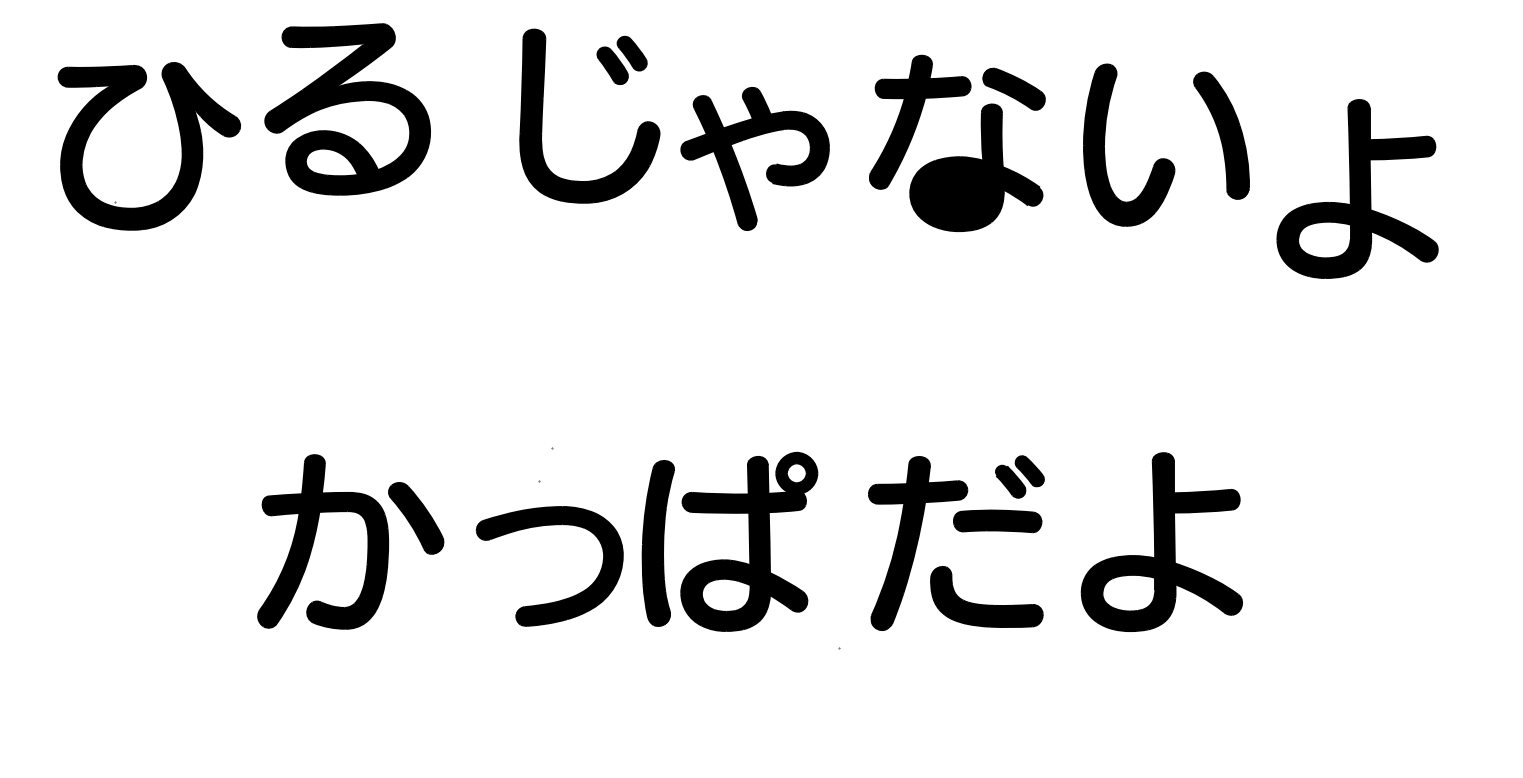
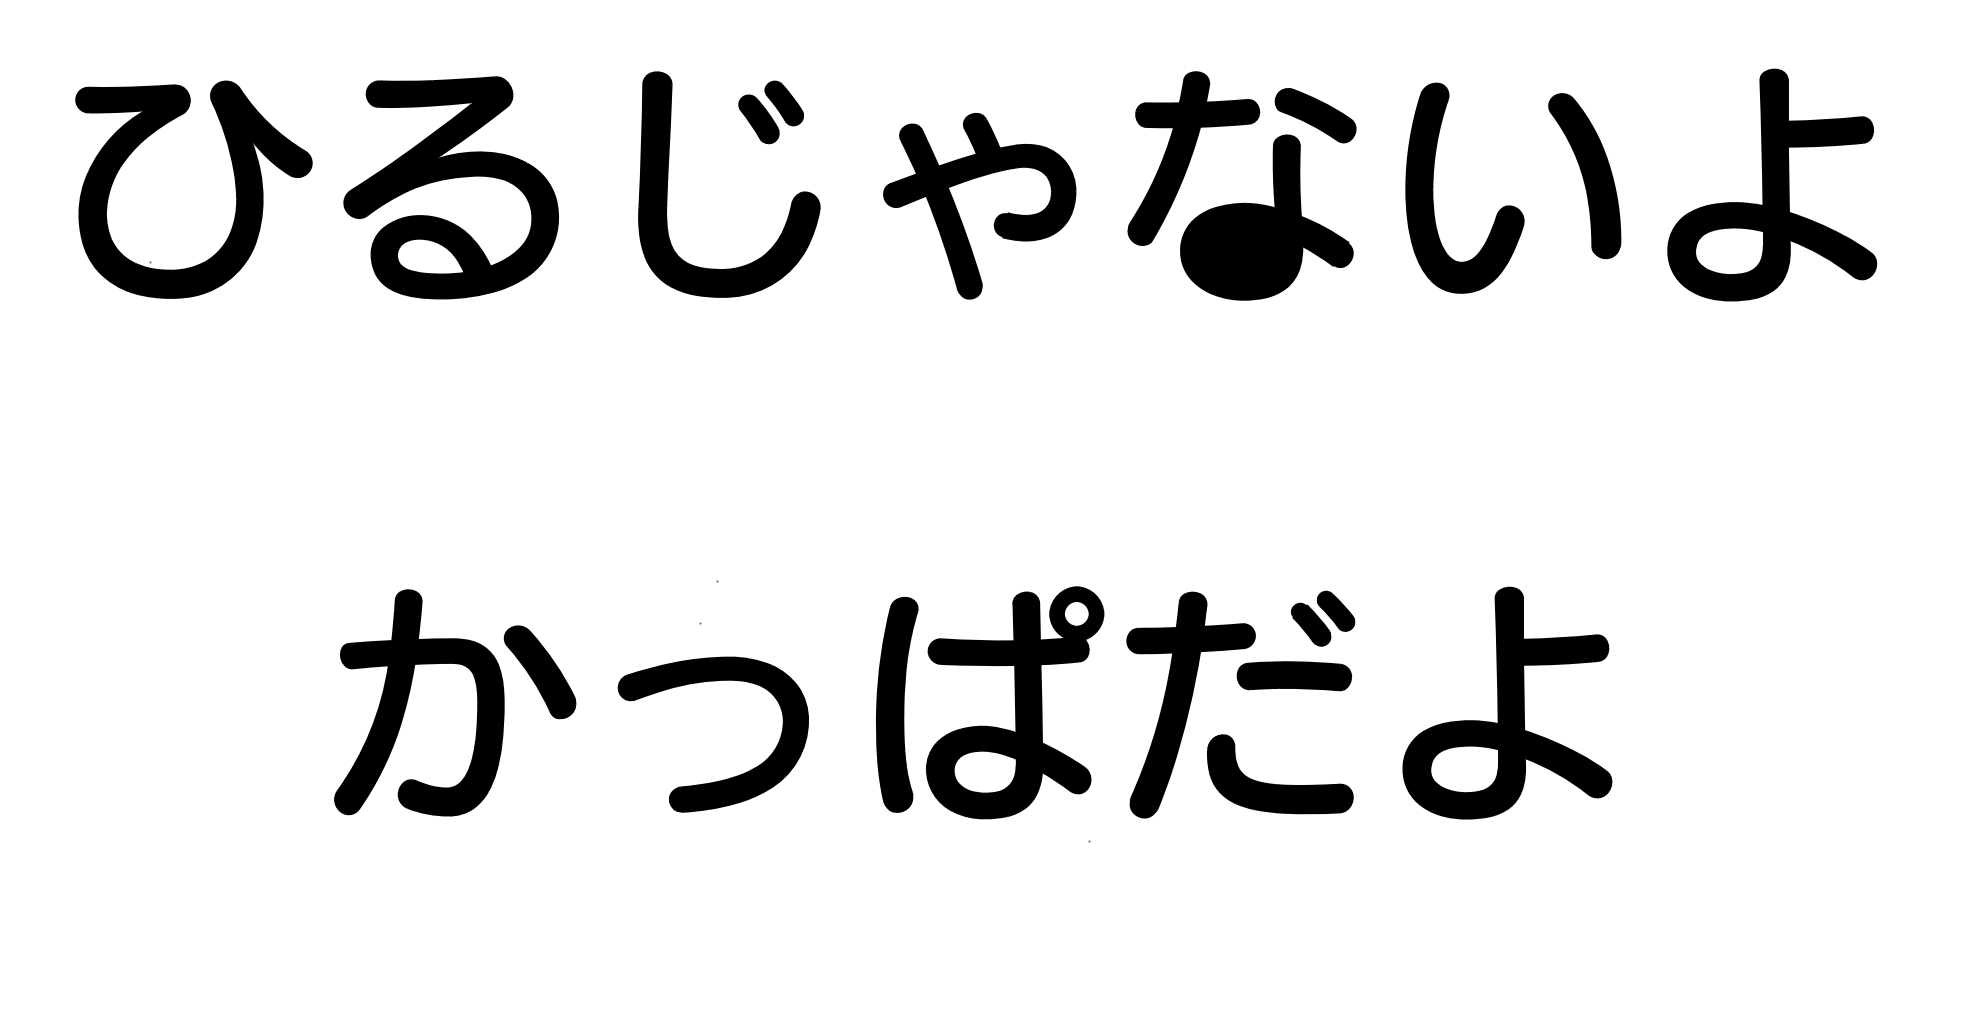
part: (615, 83) -> (762, 142), moved
part: (346, 102) -> (449, 179), moved
part: (1357, 188) -> (1772, 184), moved
part: (727, 559) -> (986, 725), moved

